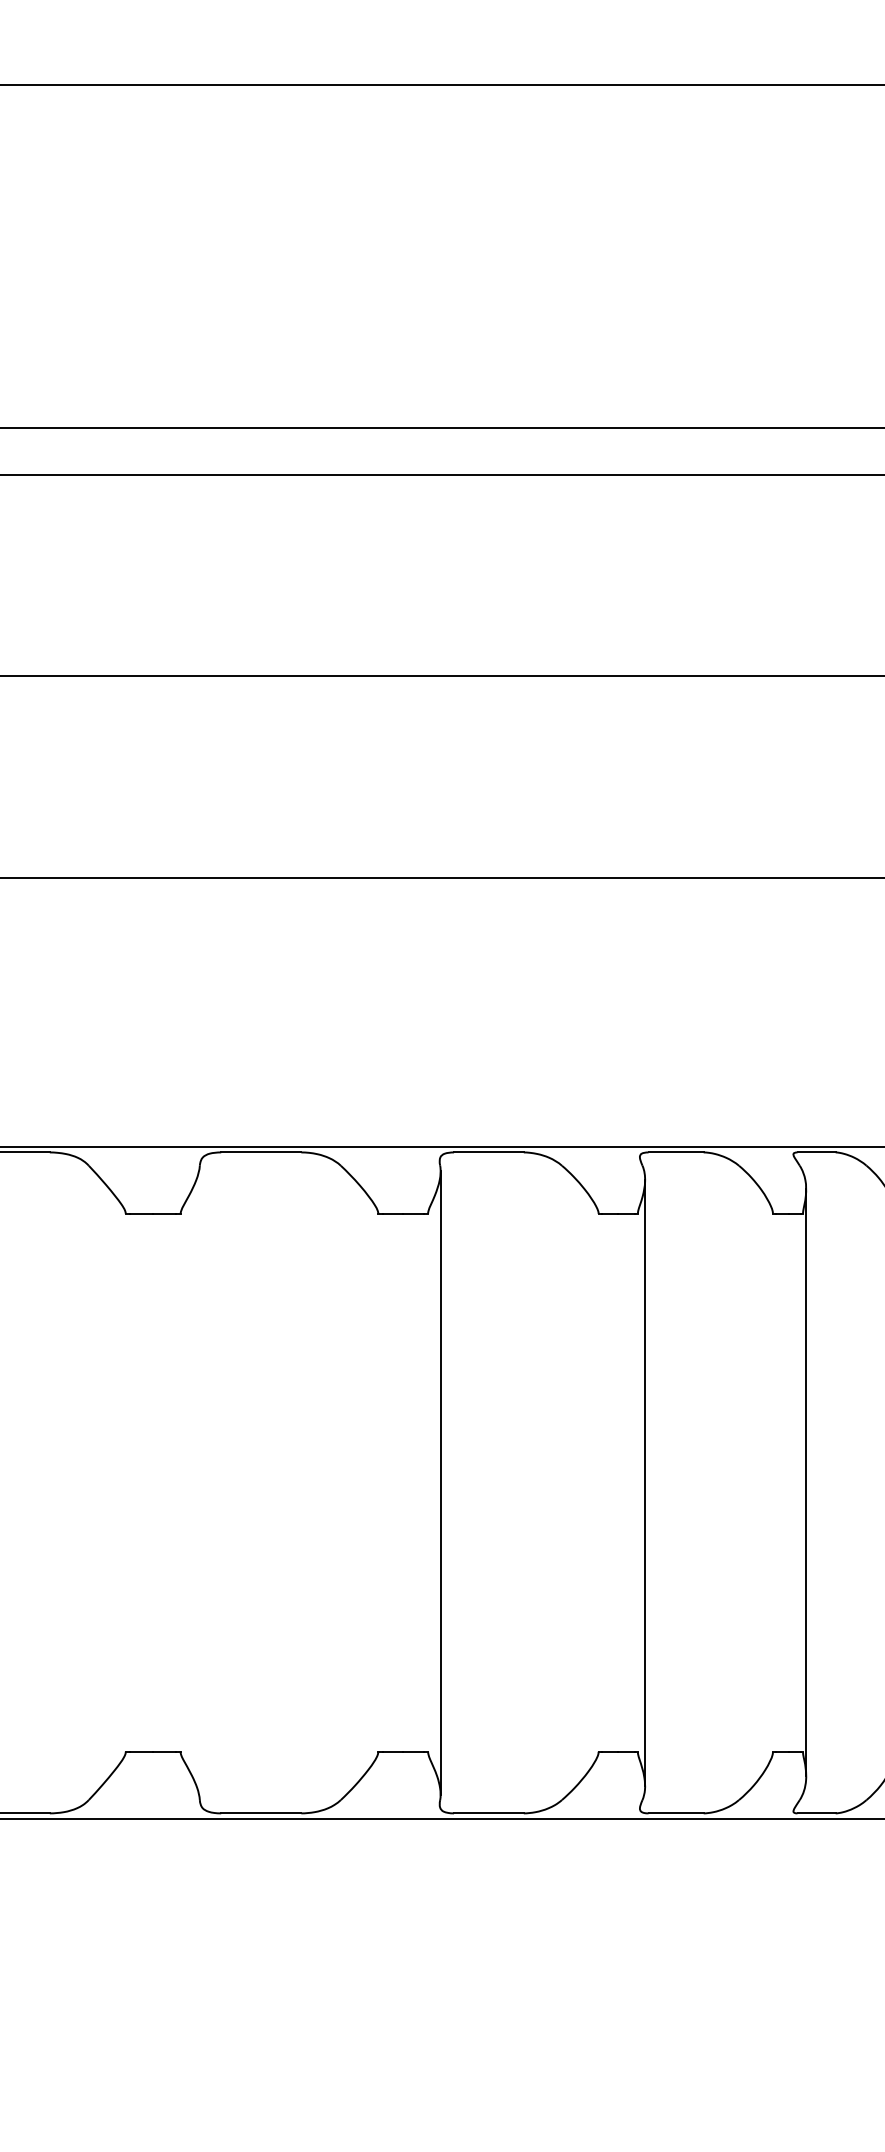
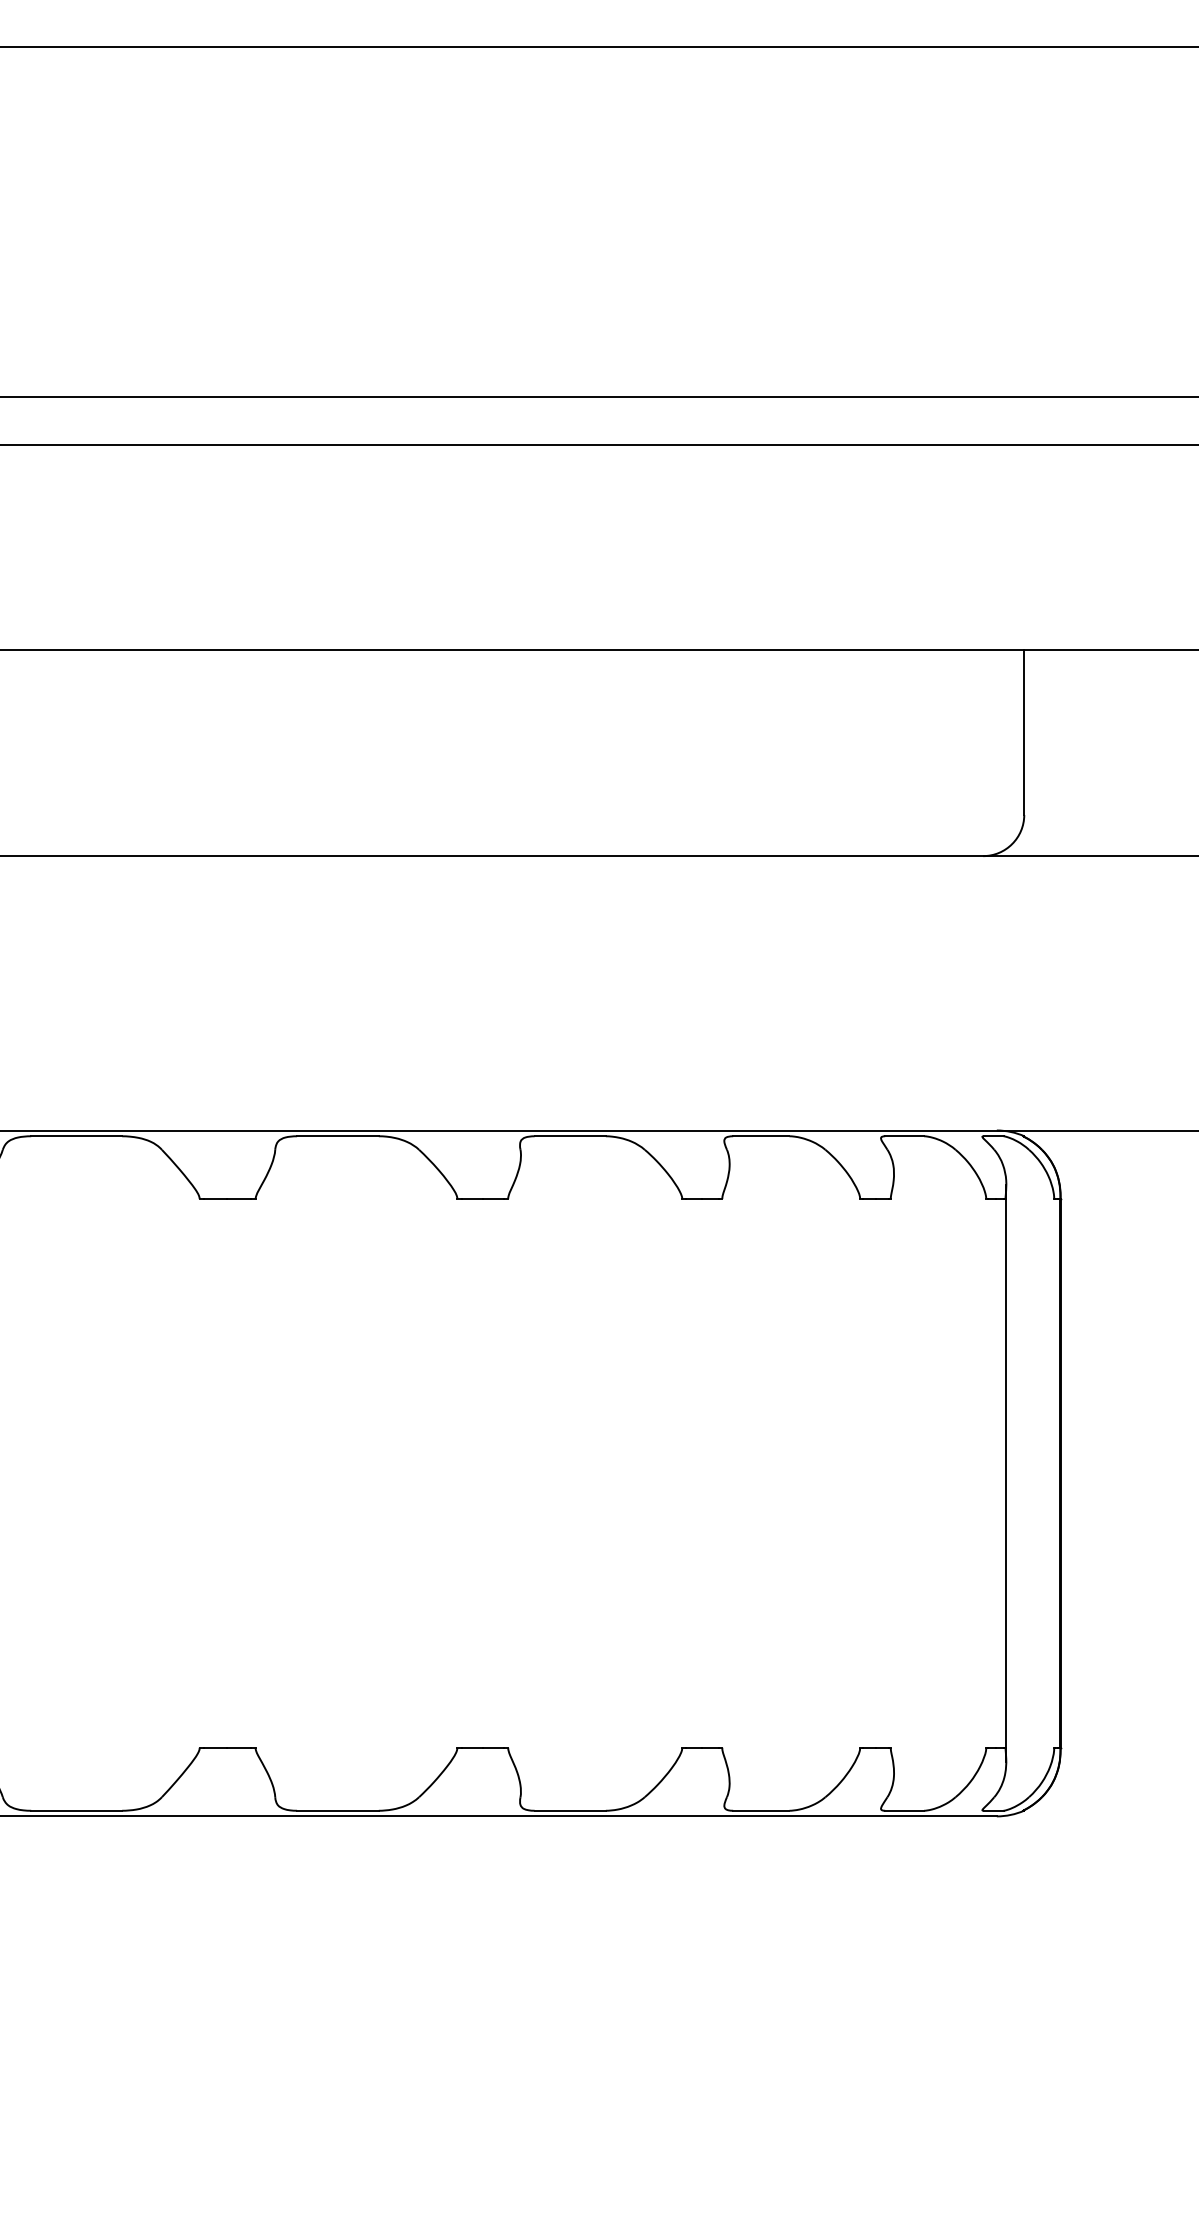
line: (440, 1482) -> (520, 1473), removed
line: (644, 1482) -> (729, 1473), removed
line: (806, 1482) -> (894, 1473), removed

